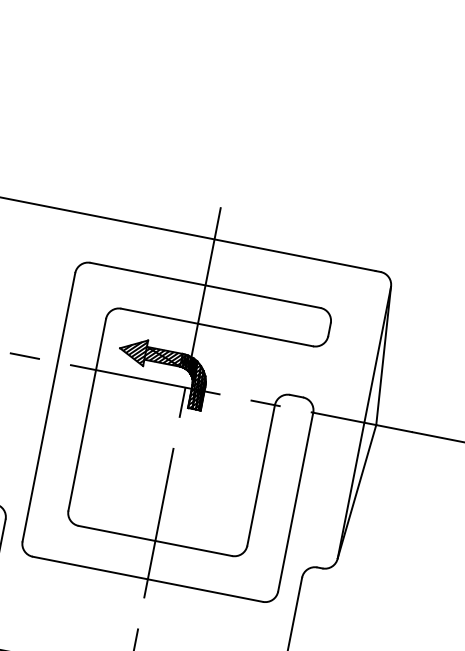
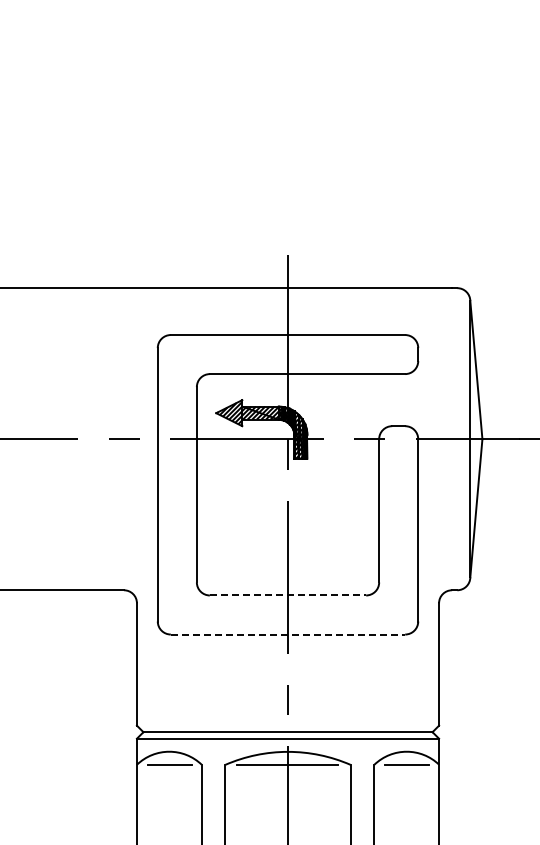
line: (155, 541) -> (288, 595), solid -> dashed
line: (148, 579) -> (288, 634), solid -> dashed

